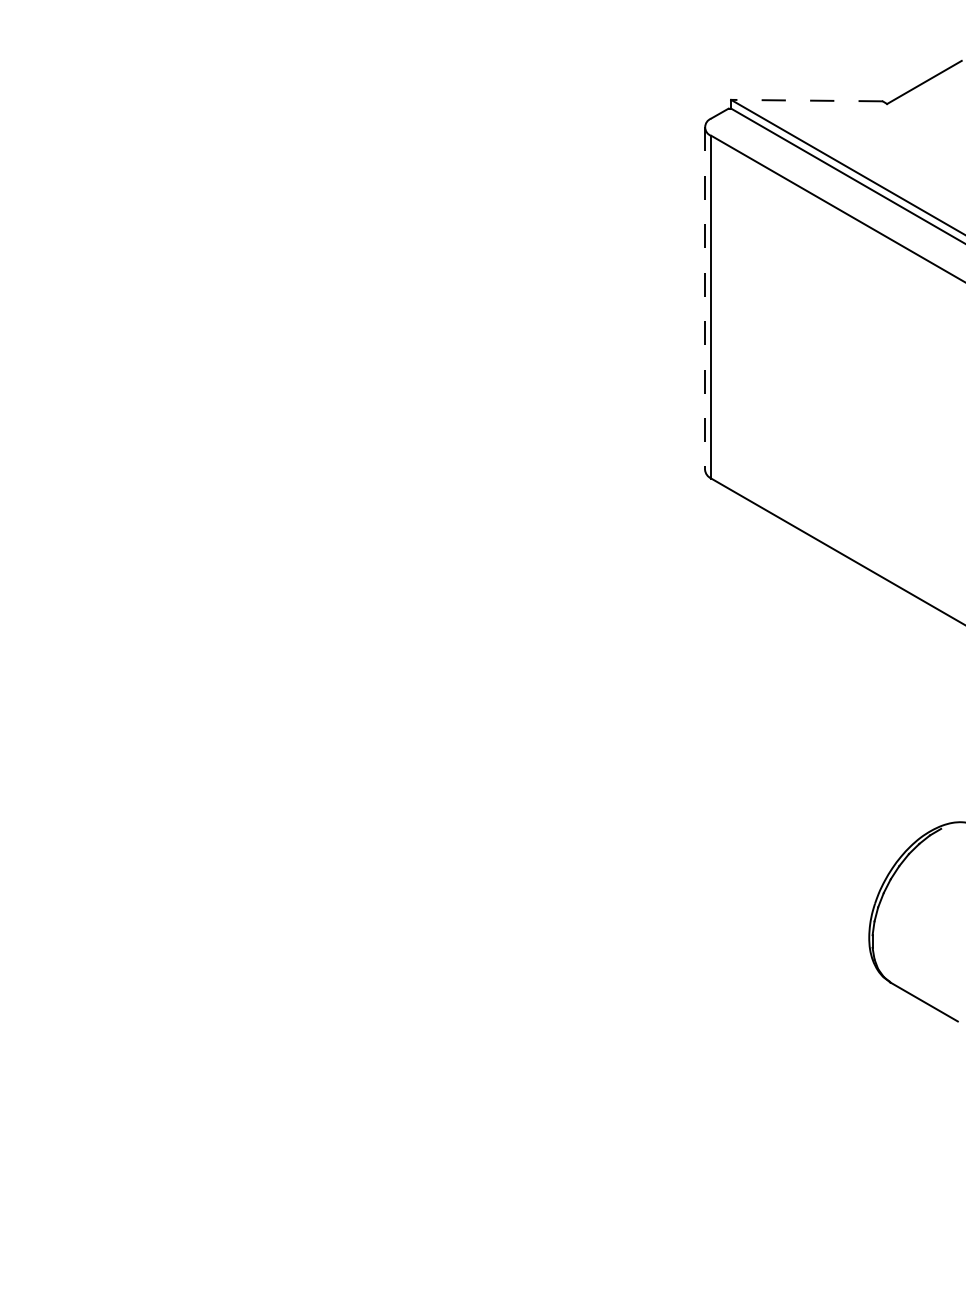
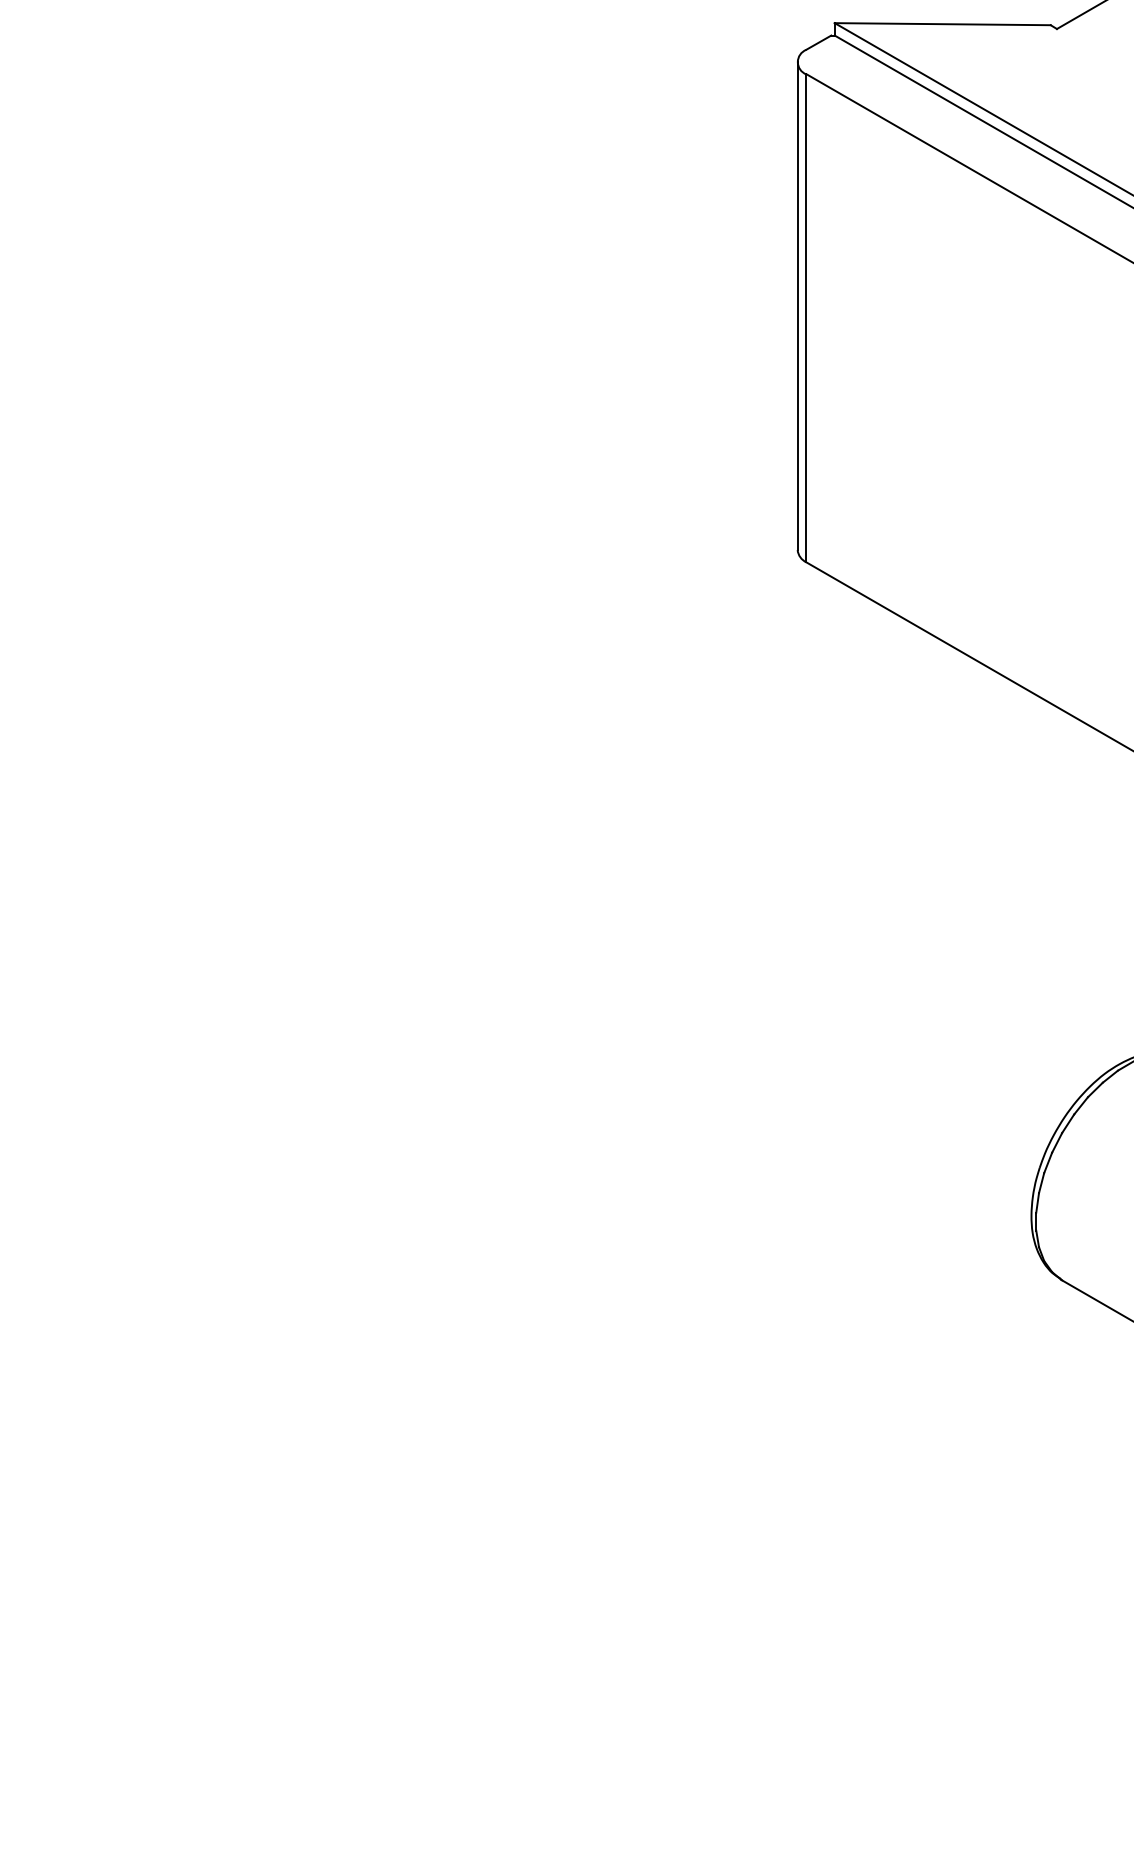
line: (806, 100) -> (942, 24), dashed -> solid
line: (704, 299) -> (796, 307), dashed -> solid

